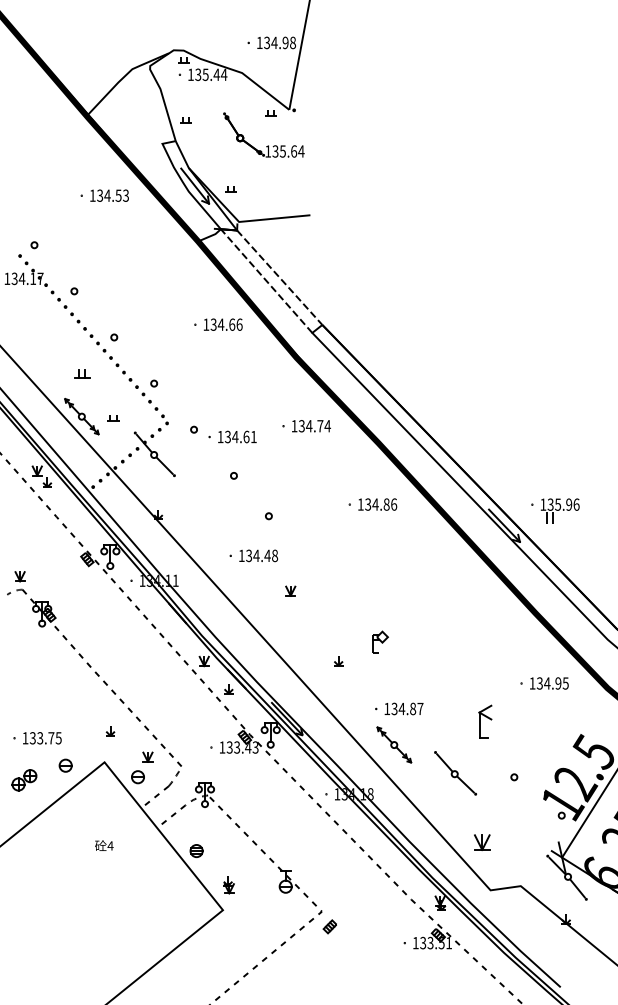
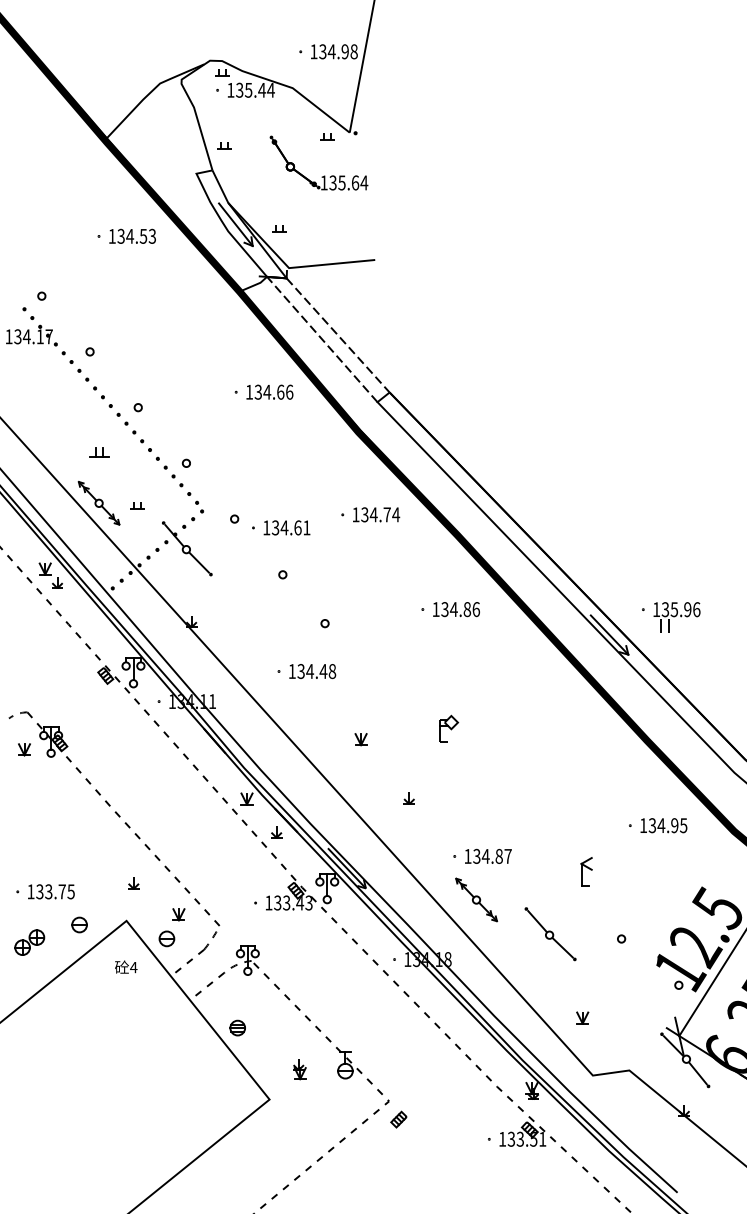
part: (19, 576) -> (23, 749), moved
part: (290, 590) -> (360, 738), moved
part: (380, 641) -> (449, 727), moved
part: (485, 721) -> (586, 871), size x0.71
part: (481, 842) -> (581, 1017), size x0.62
text: (104, 845) -> (126, 967), moved
part: (228, 885) -> (299, 1069), moved

